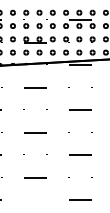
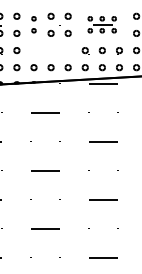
part: (25, 19) -> (33, 24), size x0.7
part: (78, 19) -> (101, 24), size x0.7
part: (39, 40) -> (50, 51), removed

